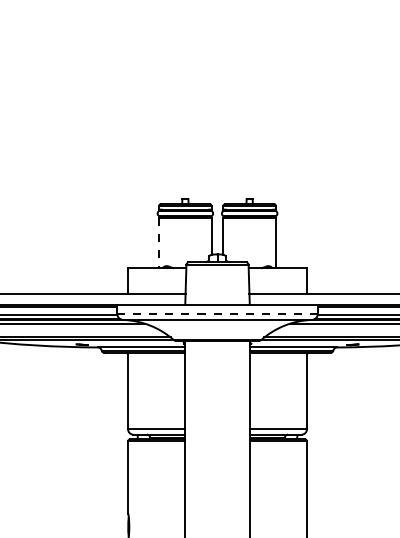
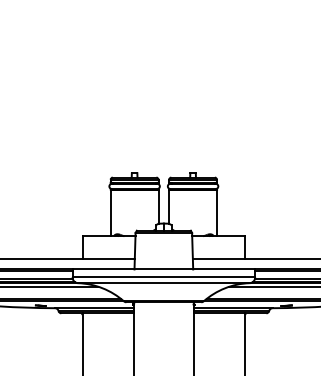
line: (158, 243) -> (110, 213), dashed -> solid
line: (217, 313) -> (163, 277), dashed -> solid

